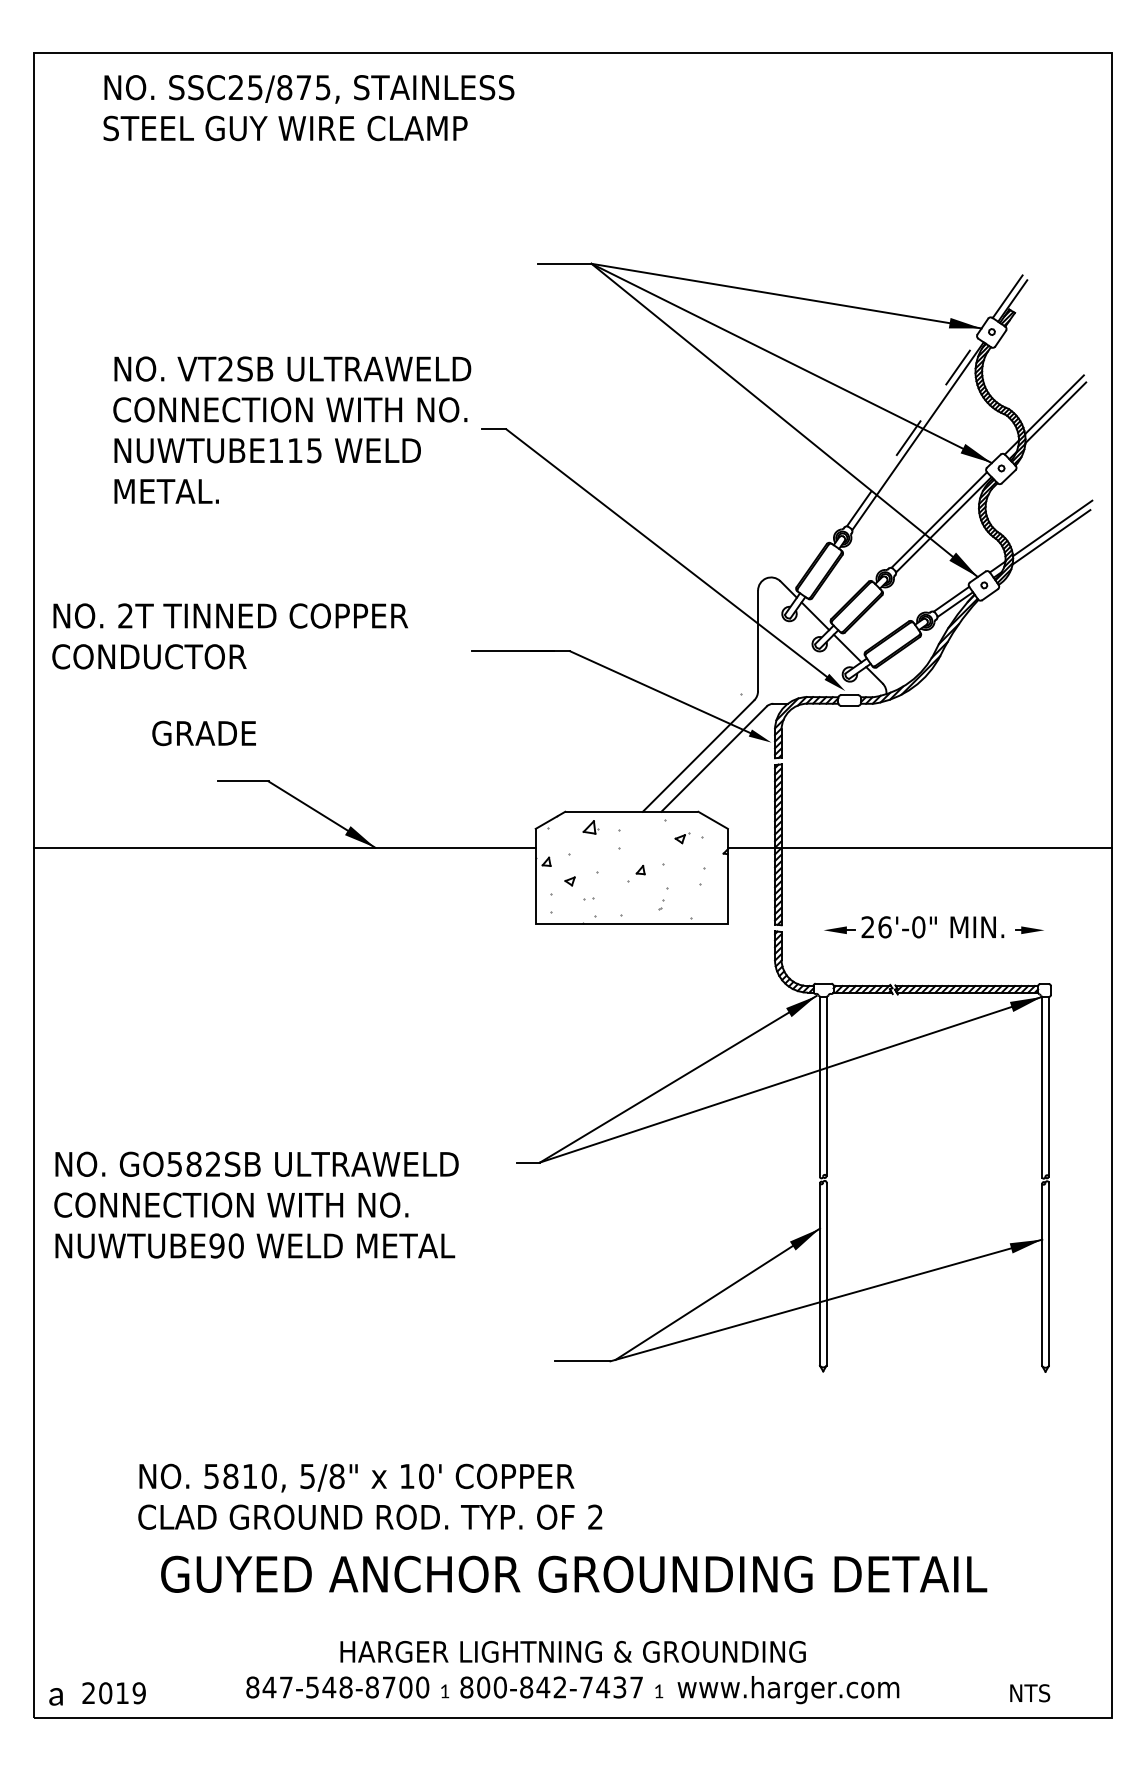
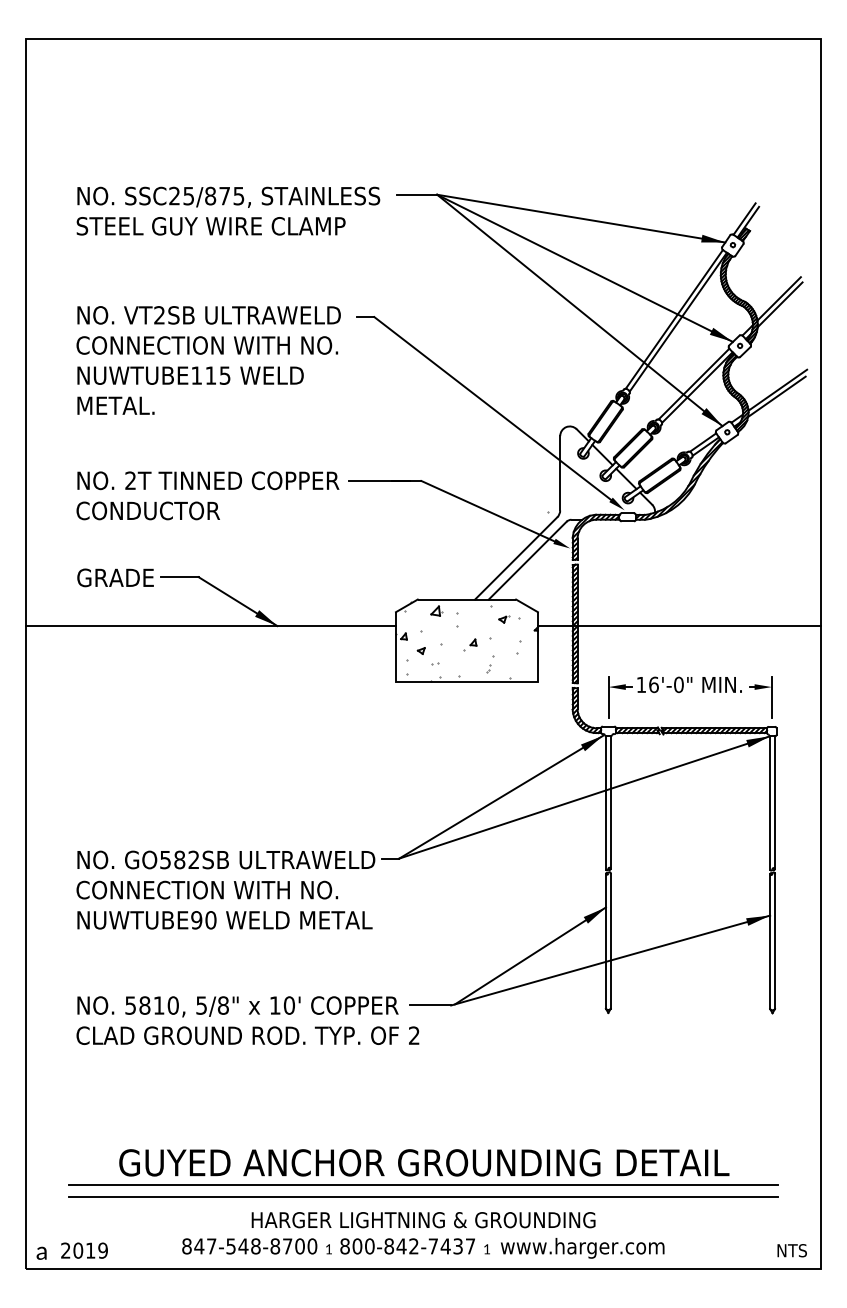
text: (308, 108) -> (228, 211), moved
text: (292, 429) -> (208, 359), moved
line: (912, 432) -> (674, 319), dashed -> solid
text: (229, 636) -> (207, 495), moved
text: (203, 733) -> (115, 577), moved
text: (867, 927) -> (641, 685), 26'-0" -> 16'-0"
line: (823, 944) -> (608, 697), added
line: (1044, 944) -> (771, 697), added
text: (256, 1204) -> (225, 889), moved
text: (370, 1496) -> (248, 1020), moved
line: (572, 1604) -> (423, 1185), added
line: (572, 1619) -> (423, 1196), added
text: (1030, 1693) -> (792, 1250), moved

